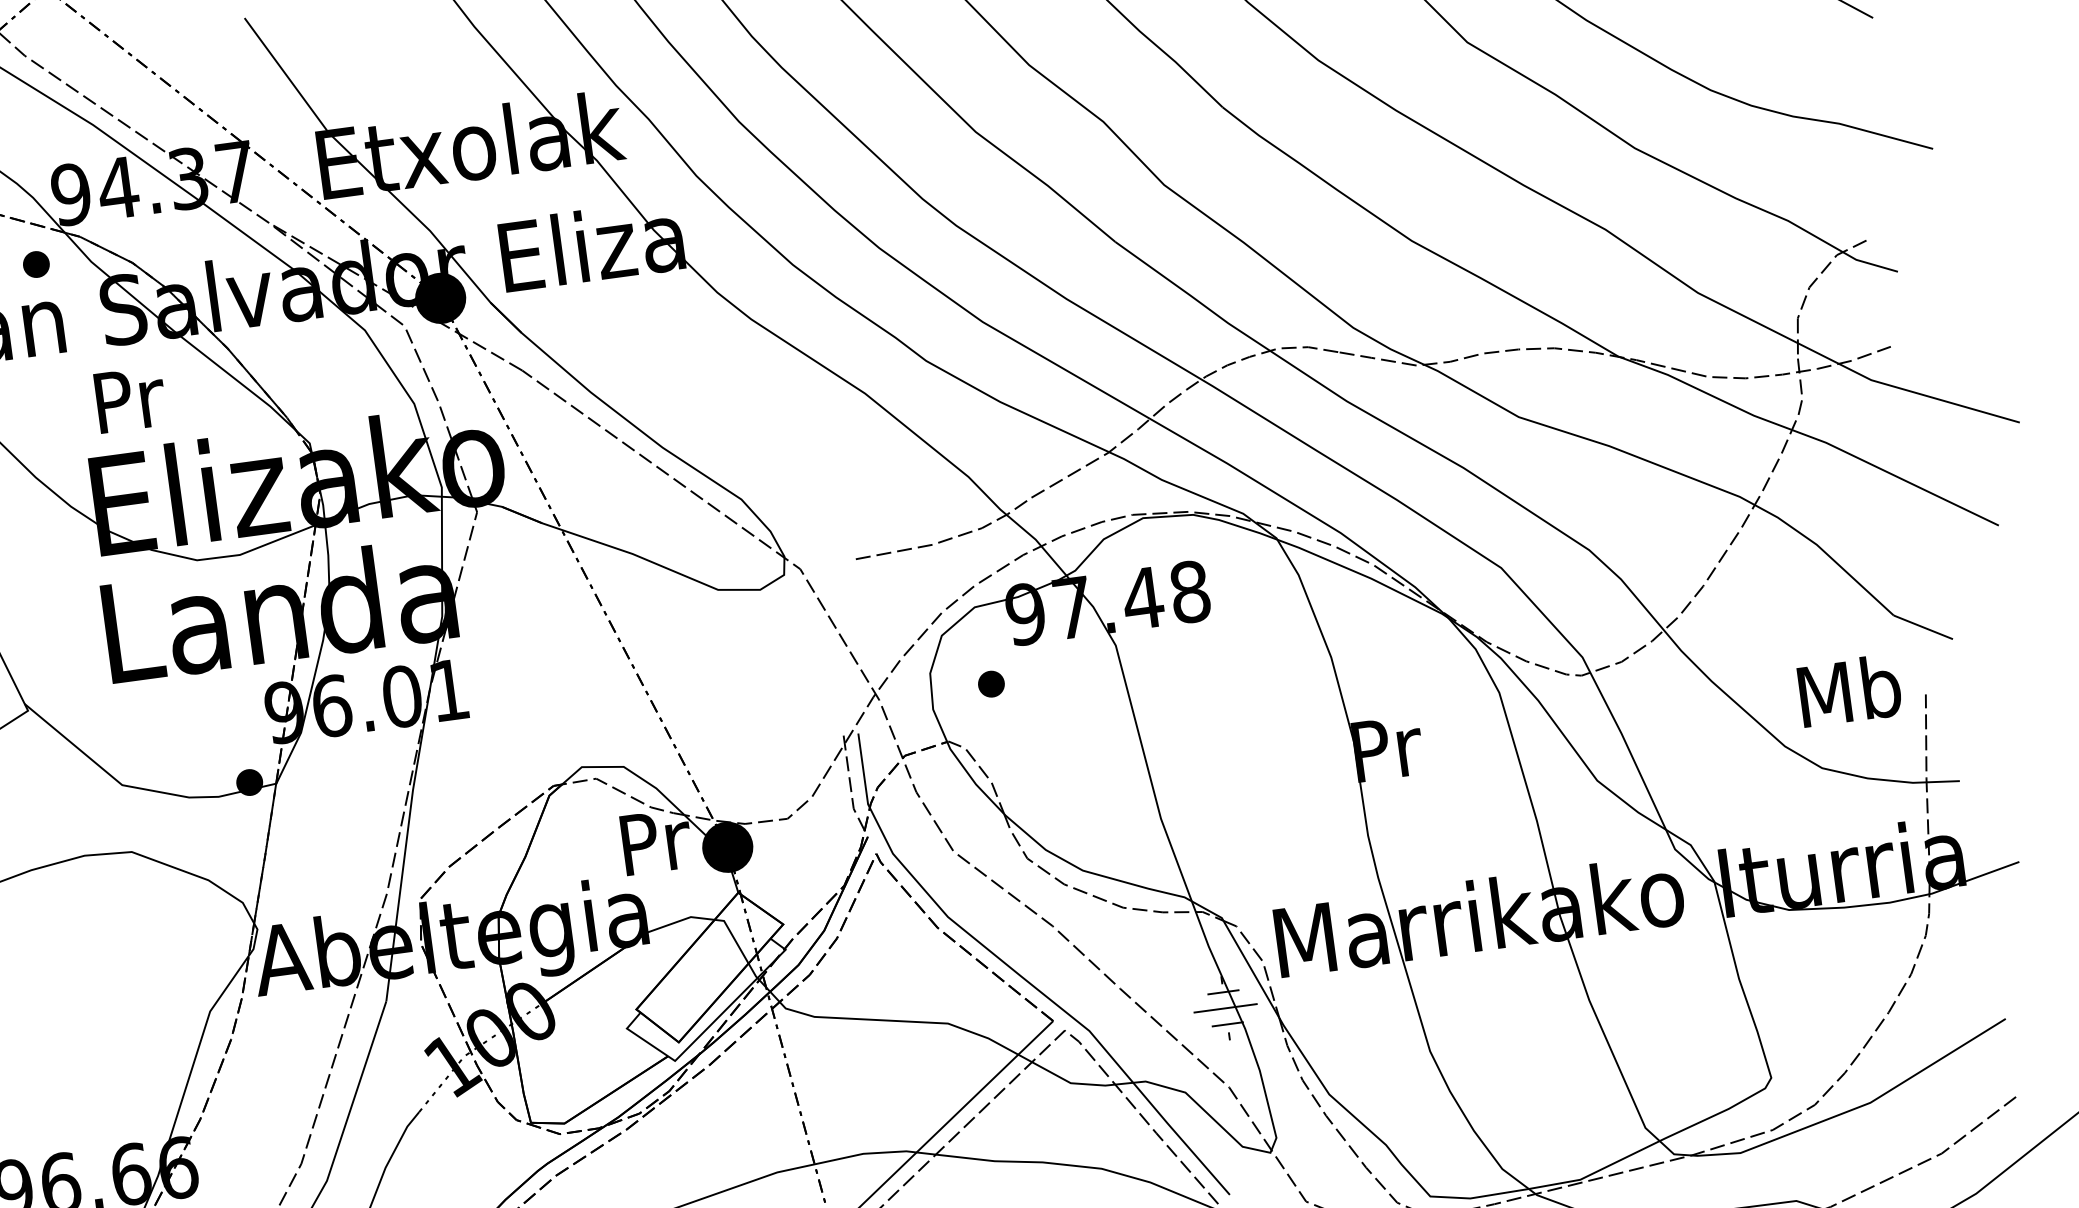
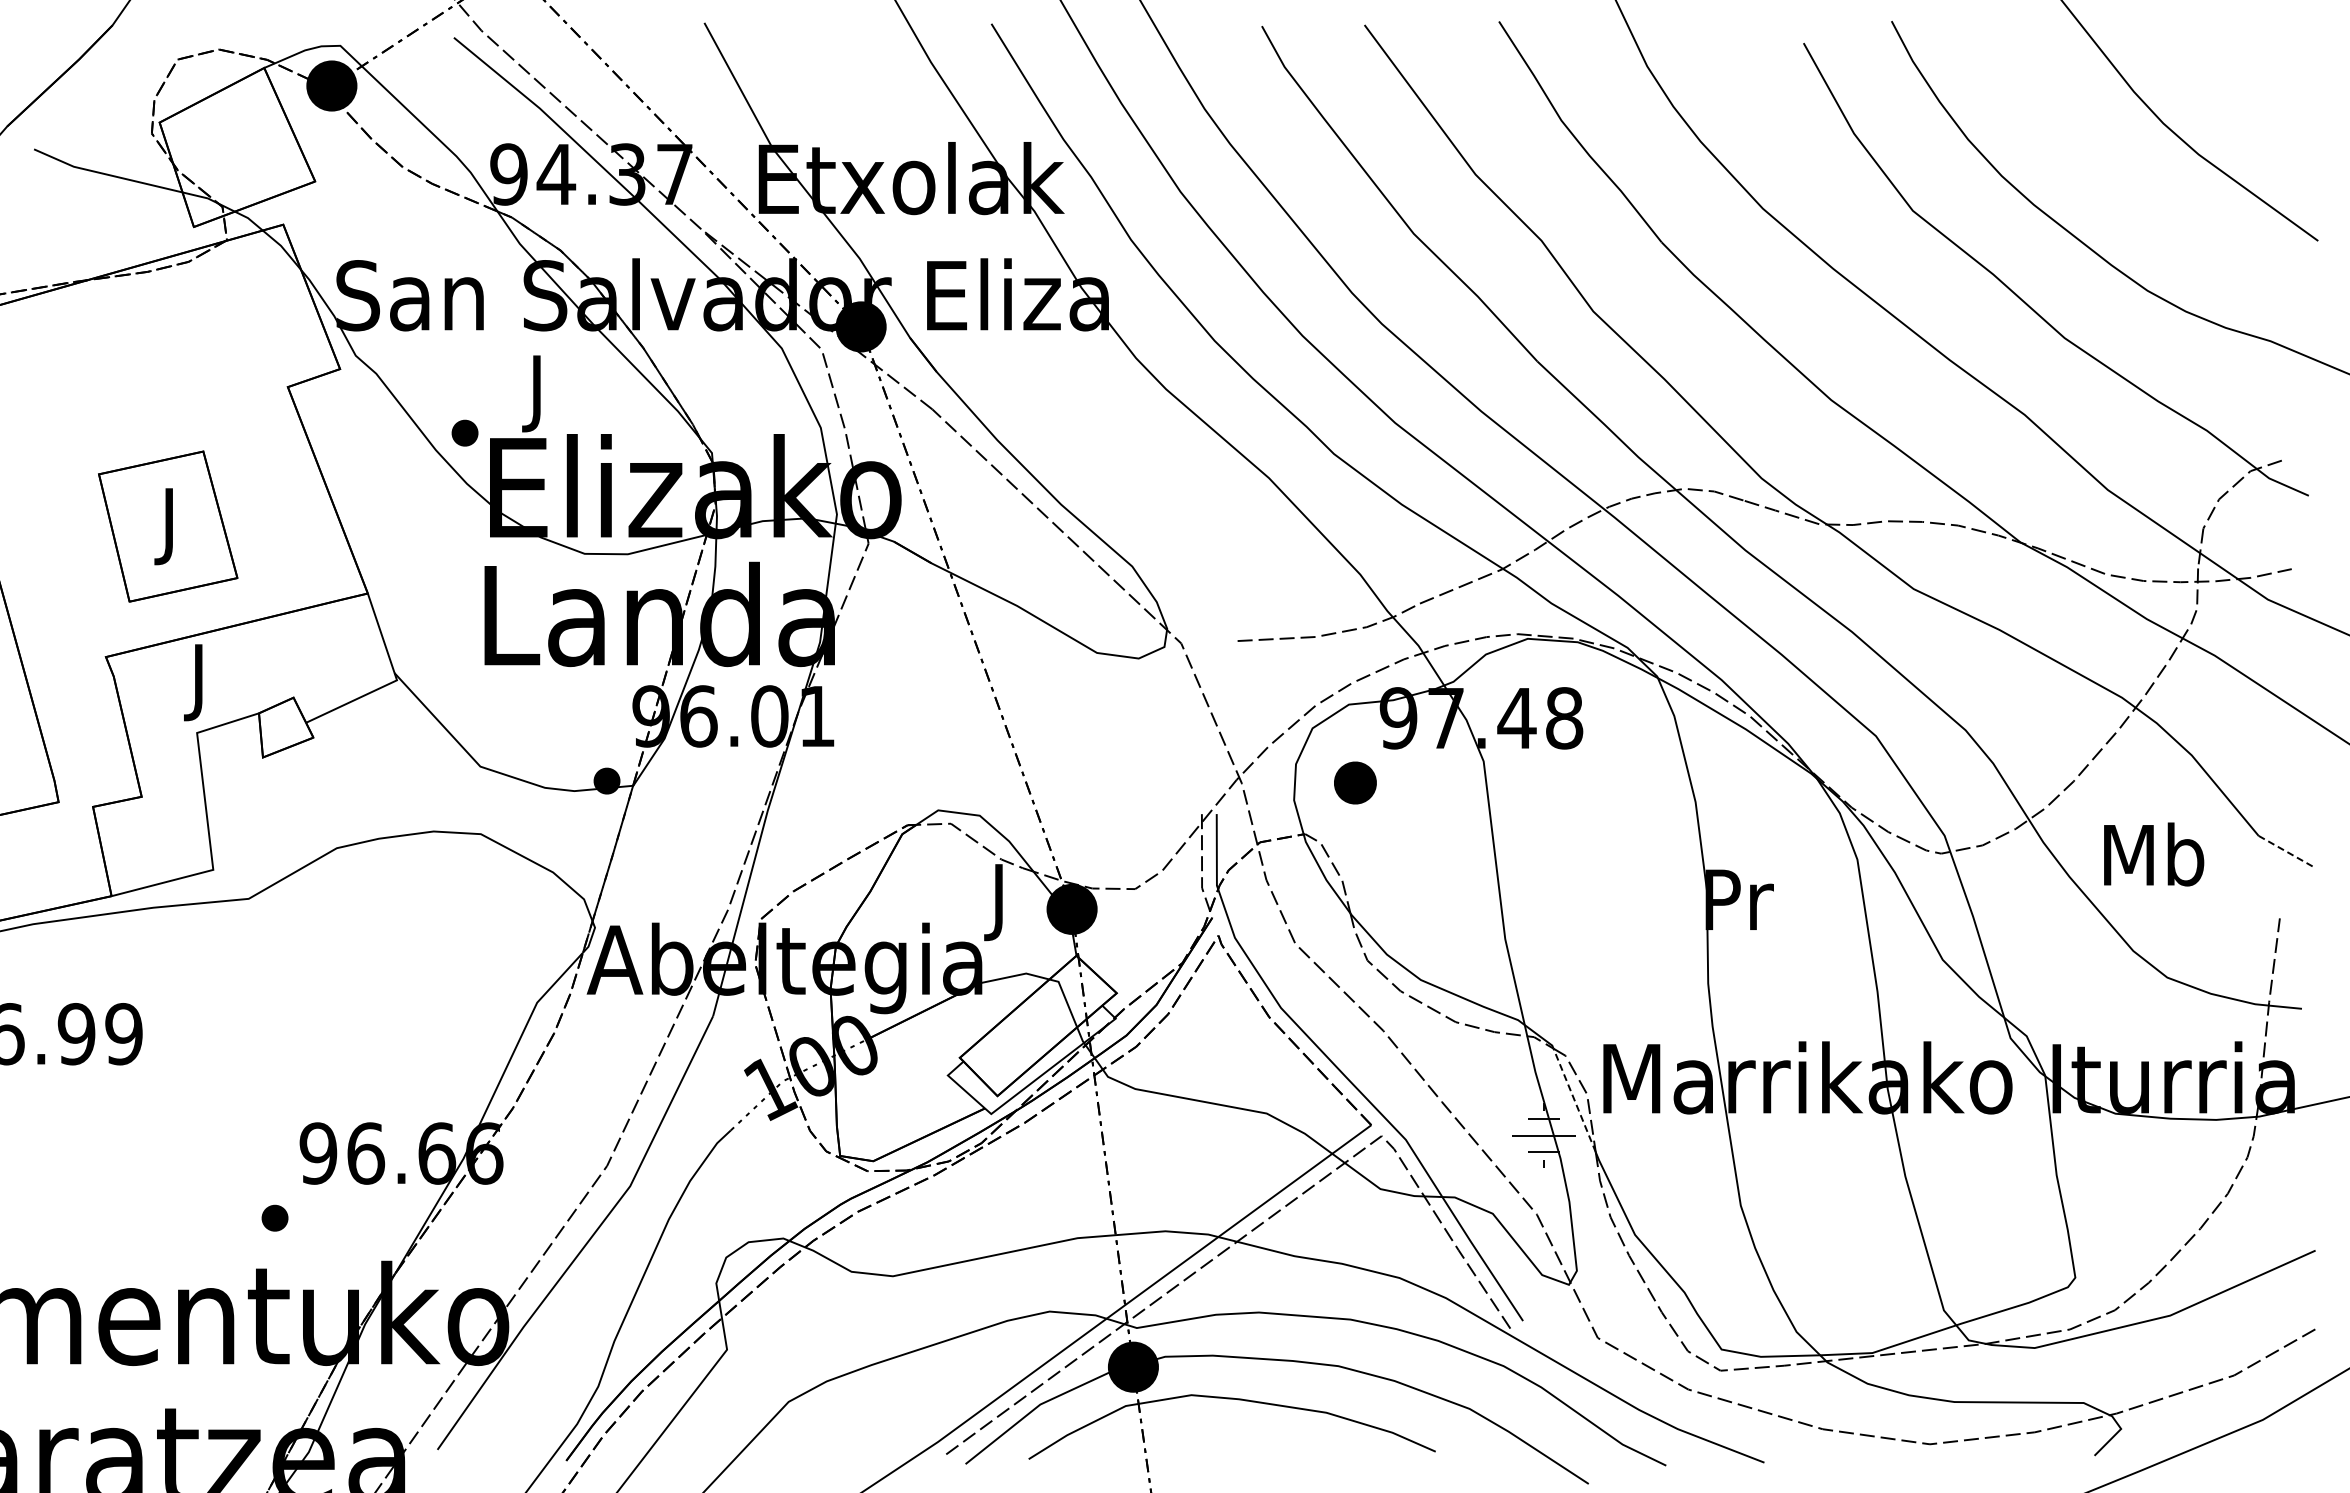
part: (35, 263) -> (464, 432), moved
text: (131, 407) -> (540, 393), Pr -> J
line: (1923, 627) -> (2286, 851), solid -> dashed
part: (990, 683) -> (1354, 782), size x1.6
text: (1850, 690) -> (2154, 854), moved
text: (657, 849) -> (1002, 902), Pr -> J
line: (1251, 969) -> (1574, 1100), solid -> dashed

